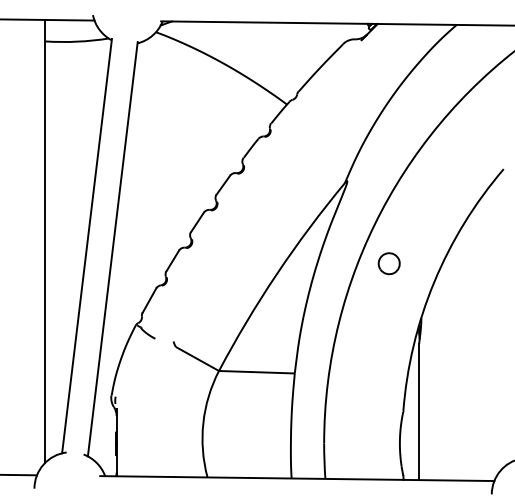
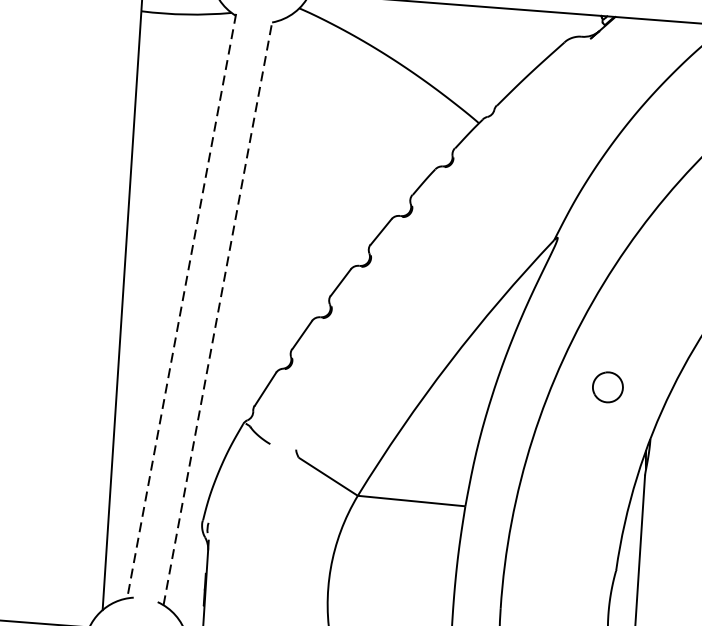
line: (87, 246) -> (182, 306), solid -> dashed
line: (112, 249) -> (217, 313), solid -> dashed
part: (388, 263) -> (606, 386), moved

